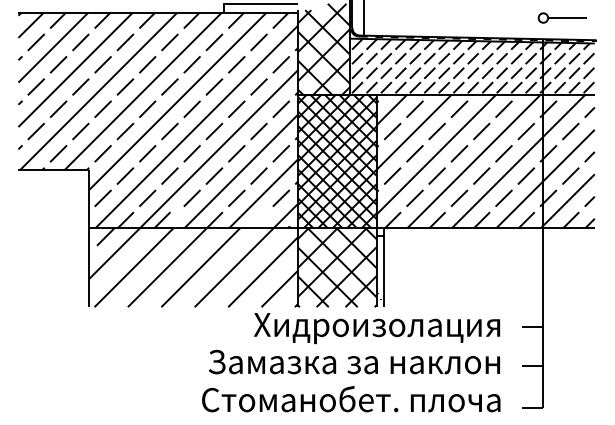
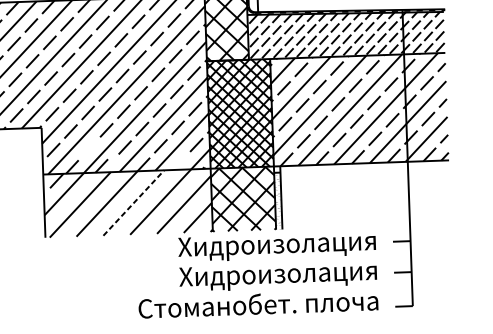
line: (147, 197) -> (89, 148), removed
line: (200, 267) -> (133, 202), solid -> dashed
text: (352, 365) -> (258, 277), Замазка за наклон -> Хидроизолация

